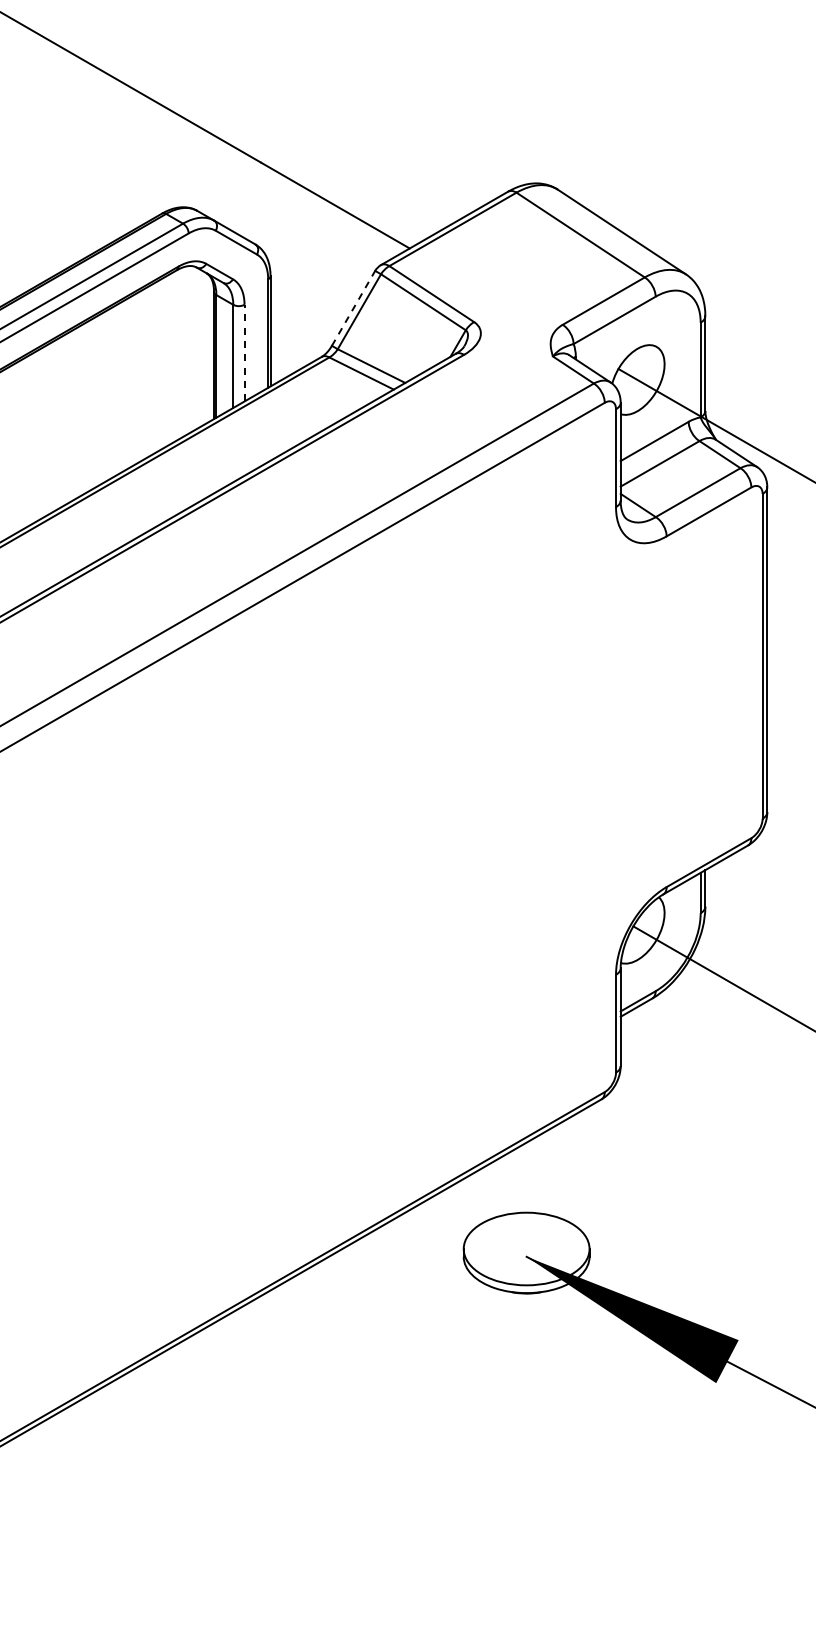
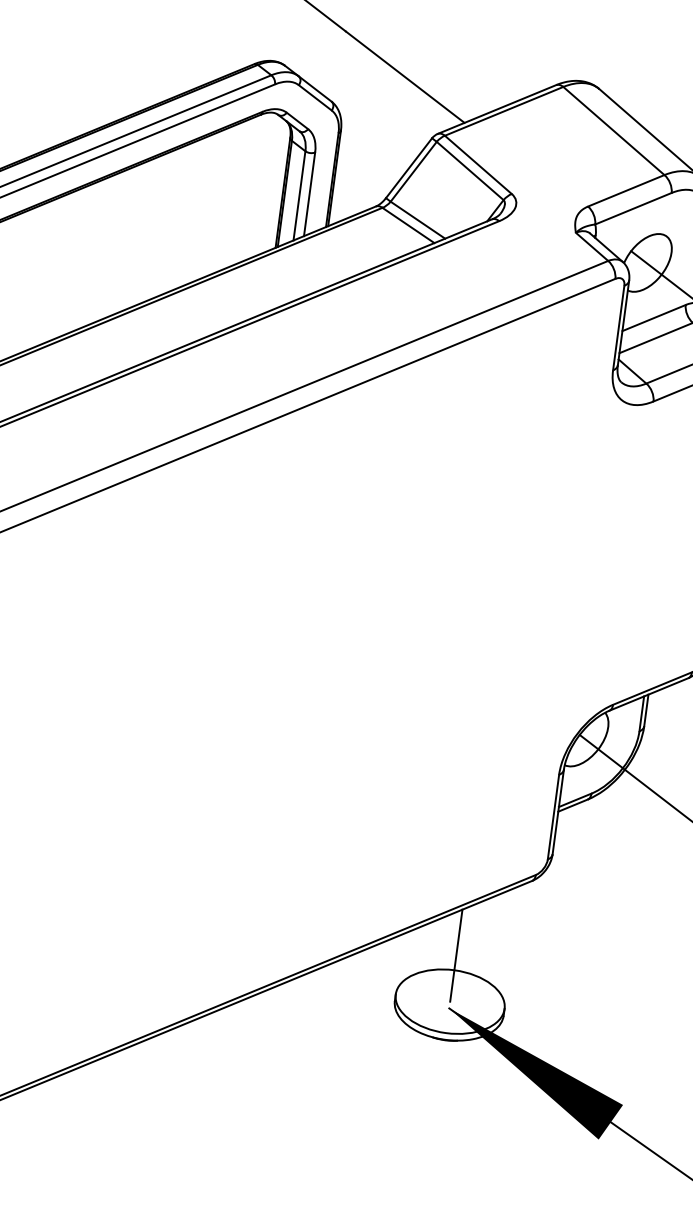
line: (353, 307) -> (409, 167), dashed -> solid
line: (244, 352) -> (309, 193), dashed -> solid
line: (526, 1195) -> (456, 955), added

